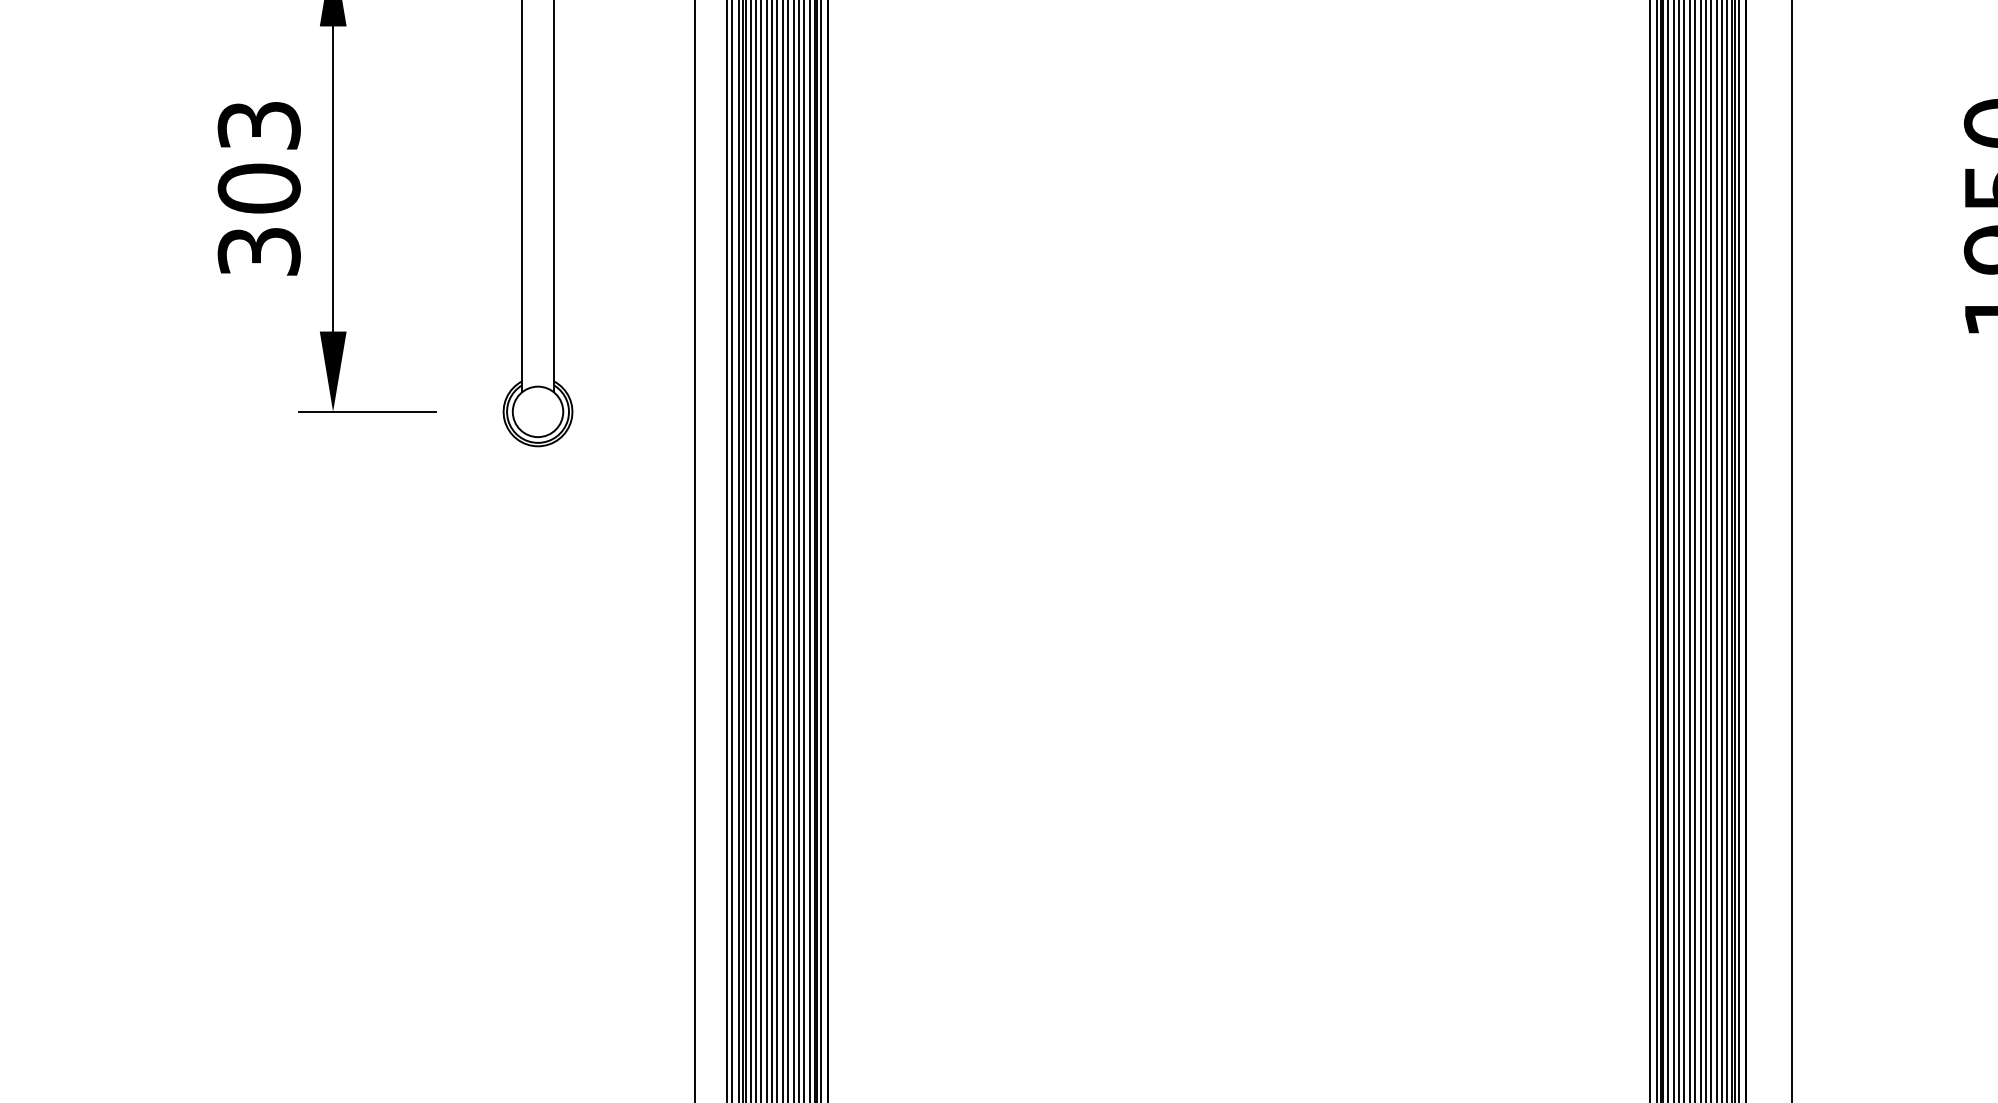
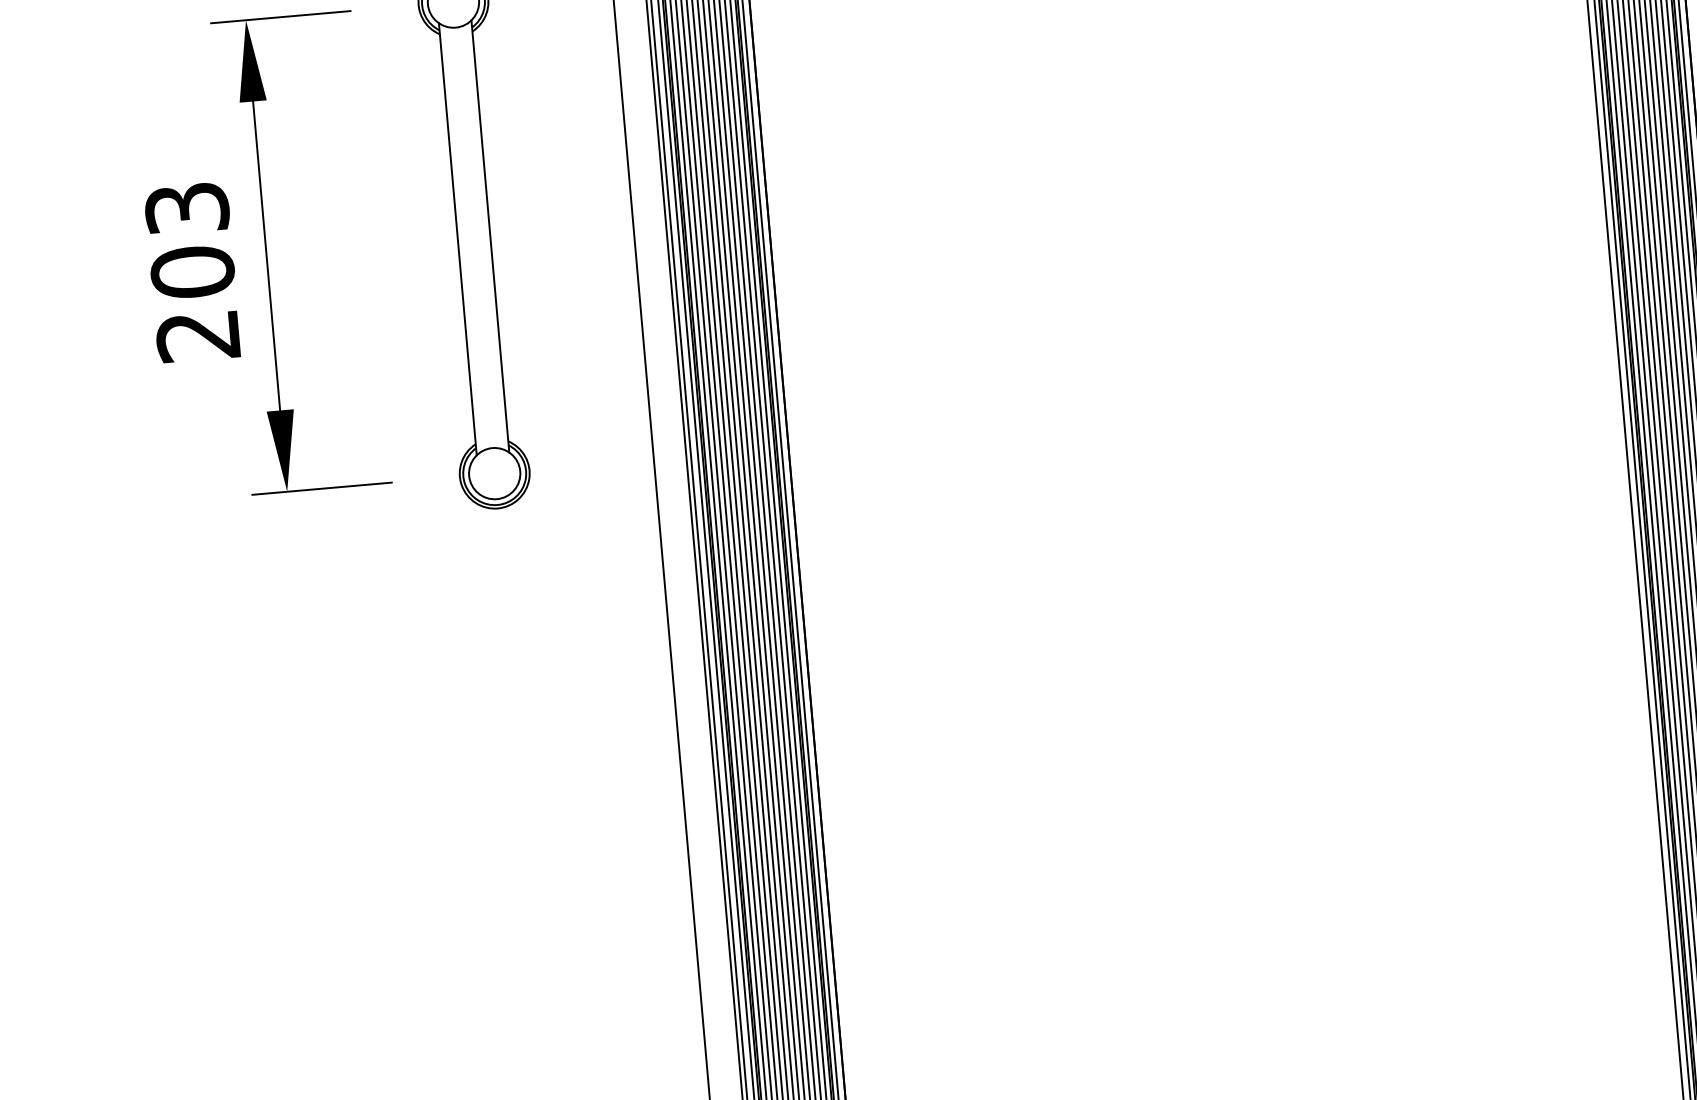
text: (258, 251) -> (197, 336), 303 -> 203

